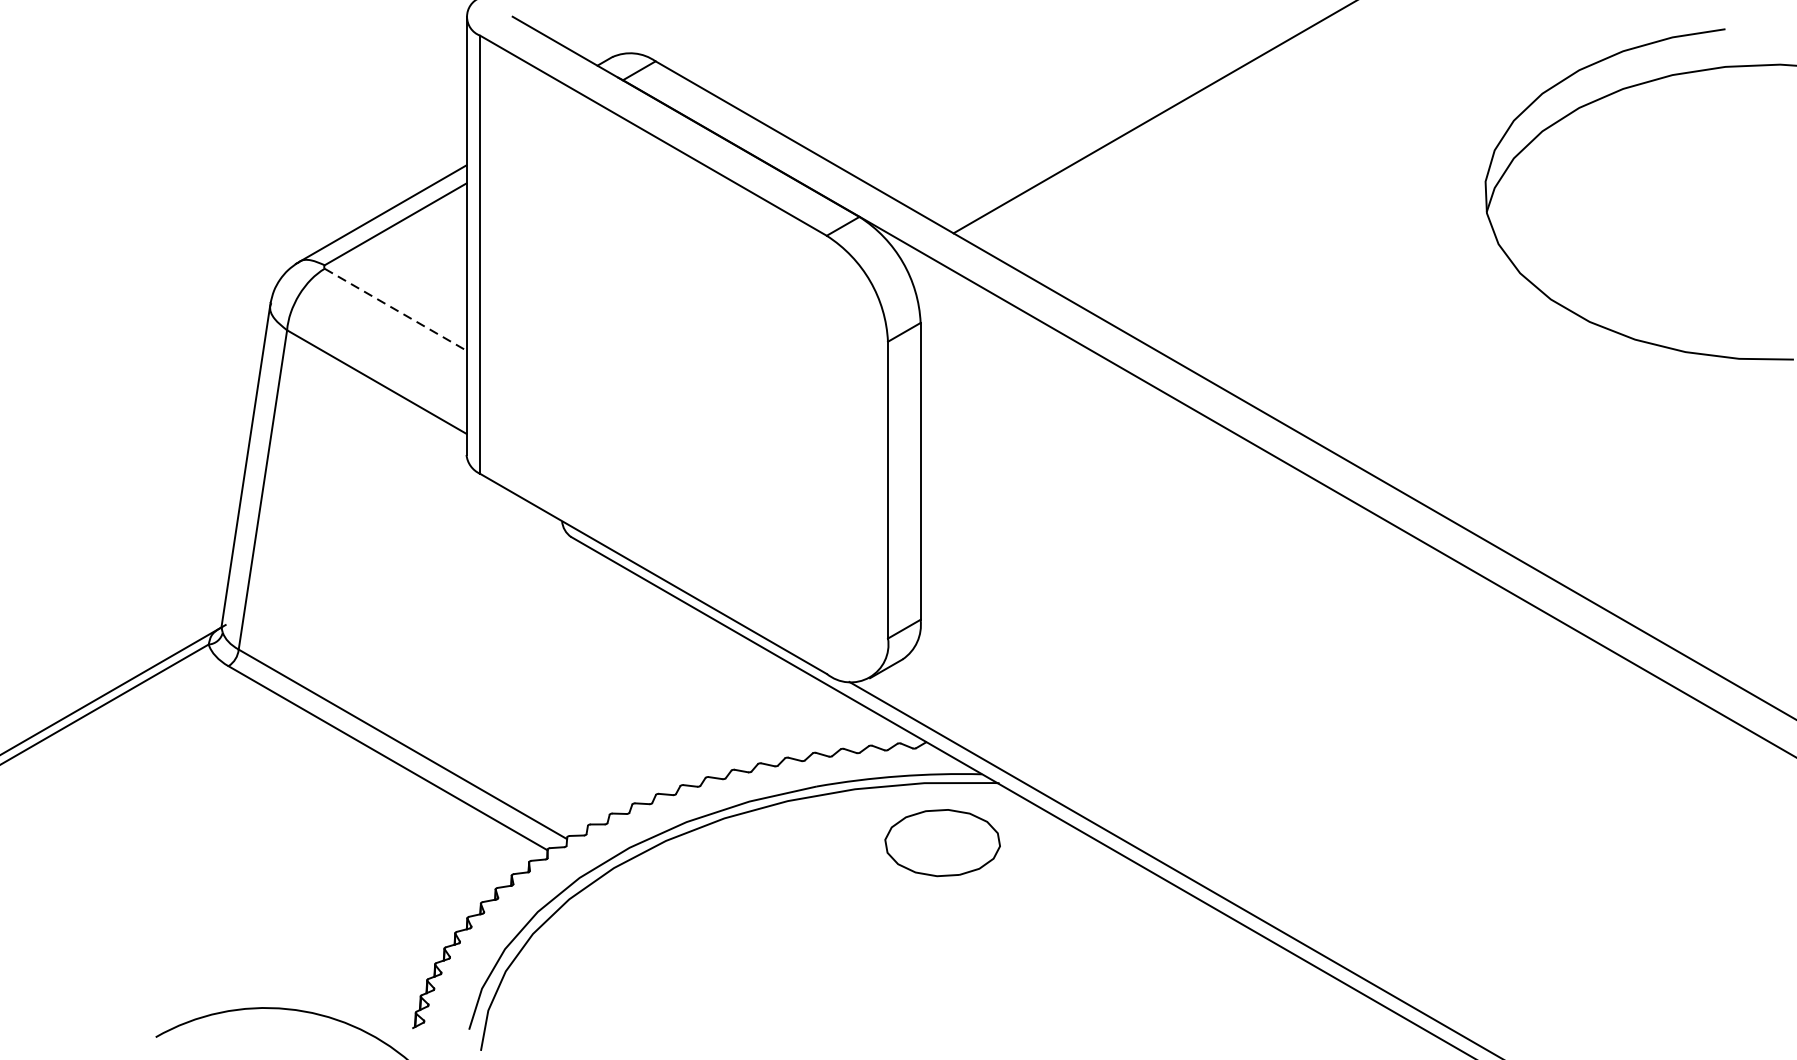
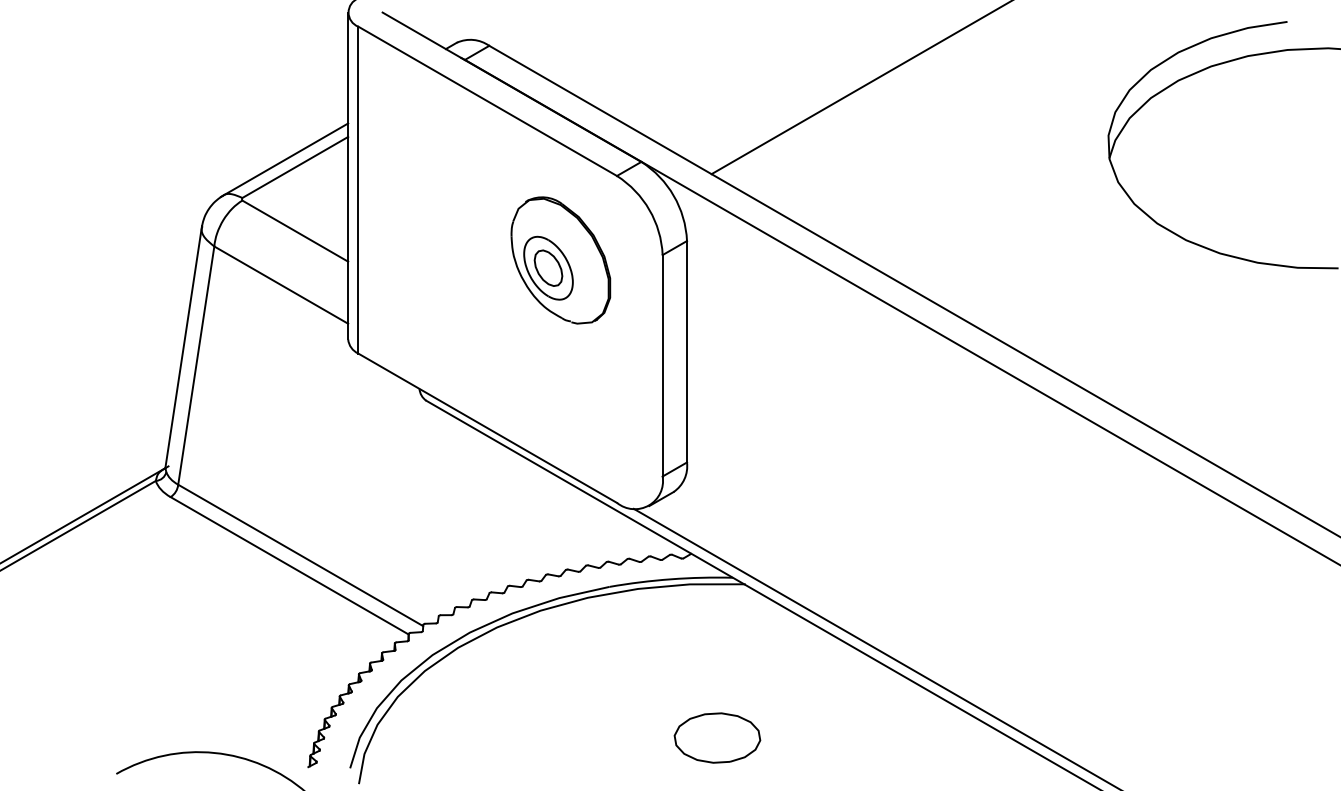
line: (395, 310) -> (295, 231), dashed -> solid
part: (751, 349) -> (560, 260), added
part: (942, 842) -> (717, 737), moved

